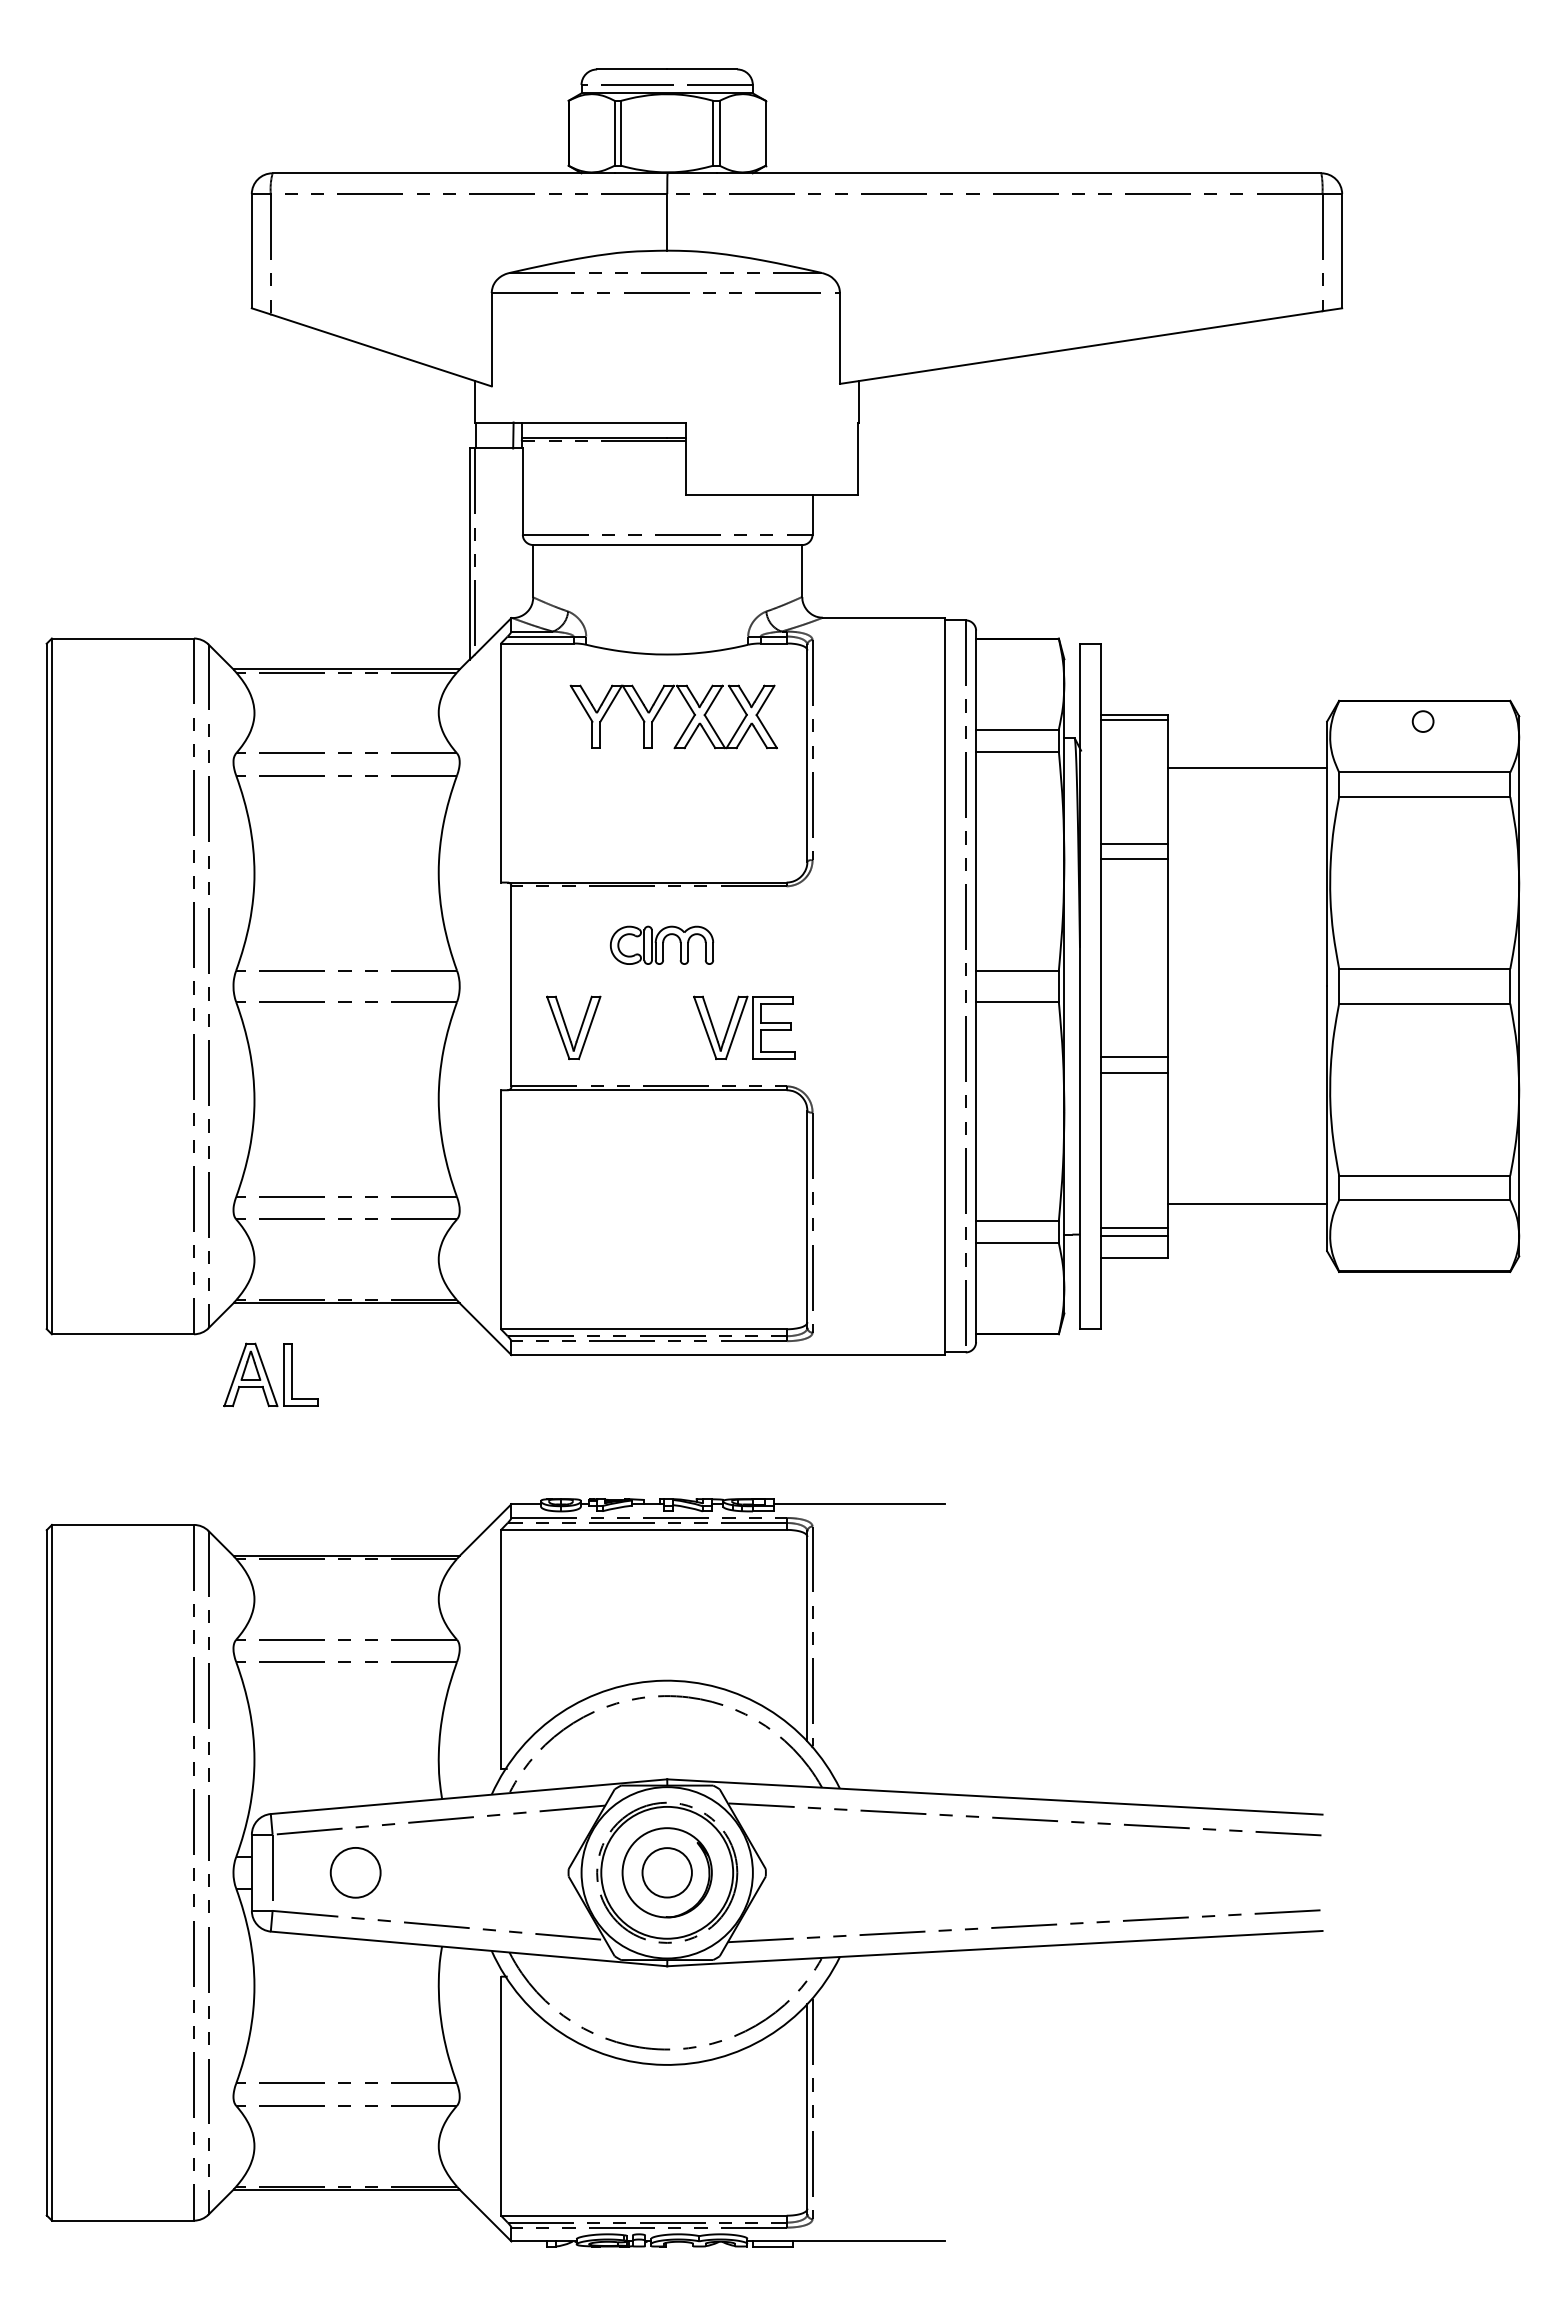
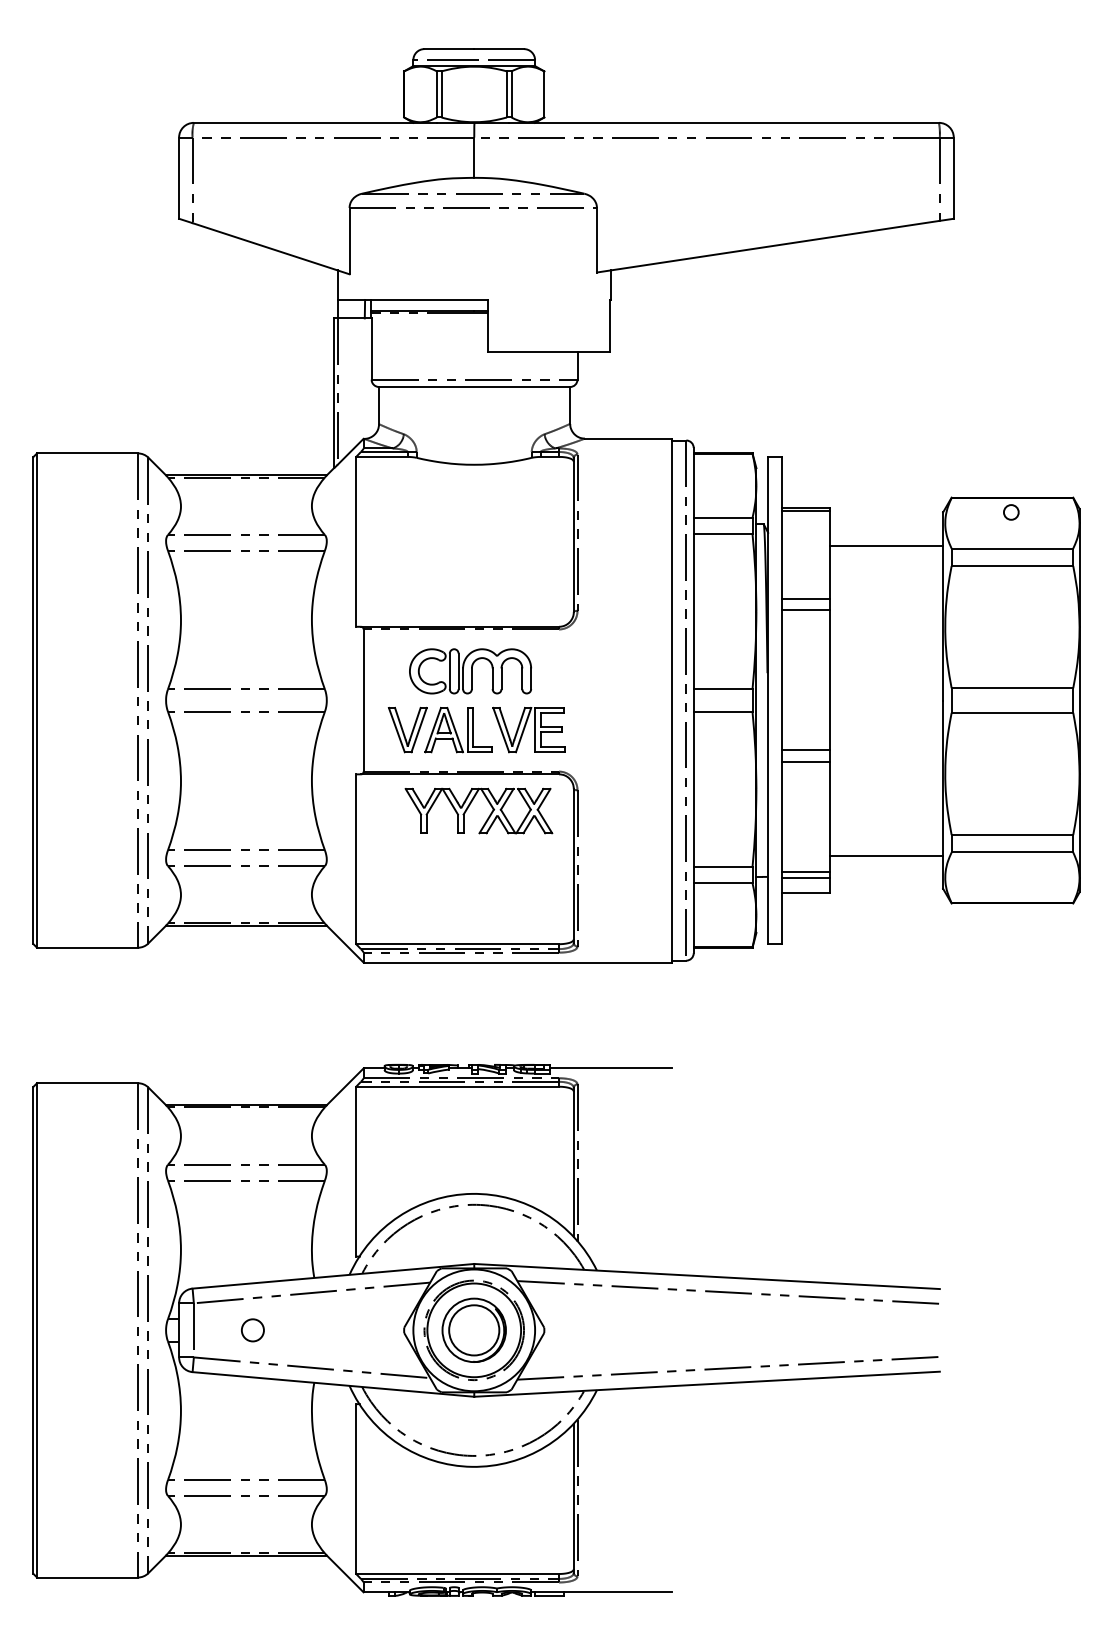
part: (660, 710) -> (469, 806), moved
part: (661, 945) -> (470, 671), size x1.67
part: (270, 1374) -> (458, 729), moved
circle: (355, 1872) -> (252, 1330), size x0.62
circle: (666, 1872) -> (473, 1330), size x1.43

